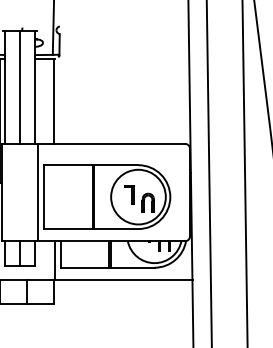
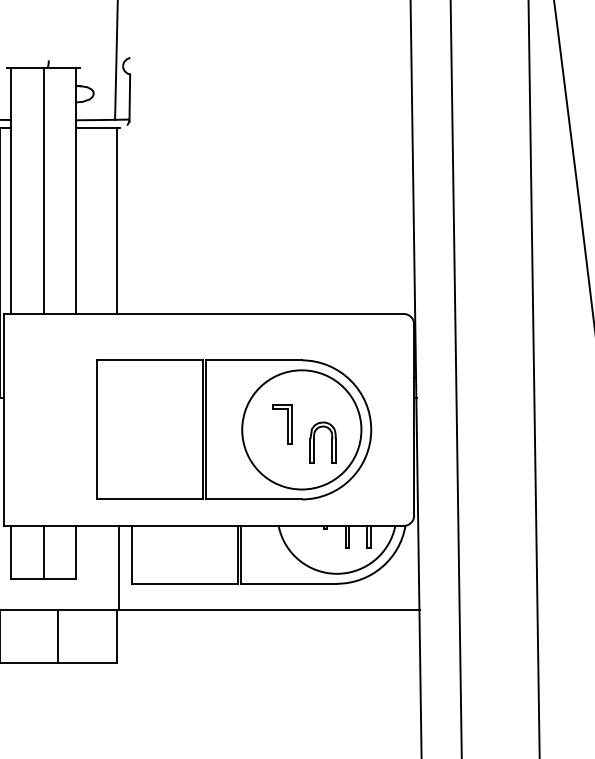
line: (38, 192) -> (83, 419), removed

